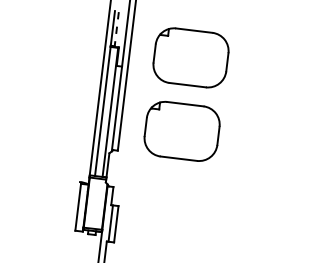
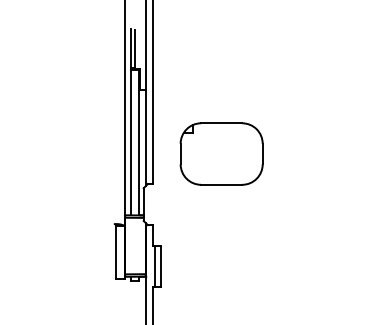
line: (116, 29) -> (135, 49), dashed -> solid
part: (190, 57) -> (221, 70), removed

